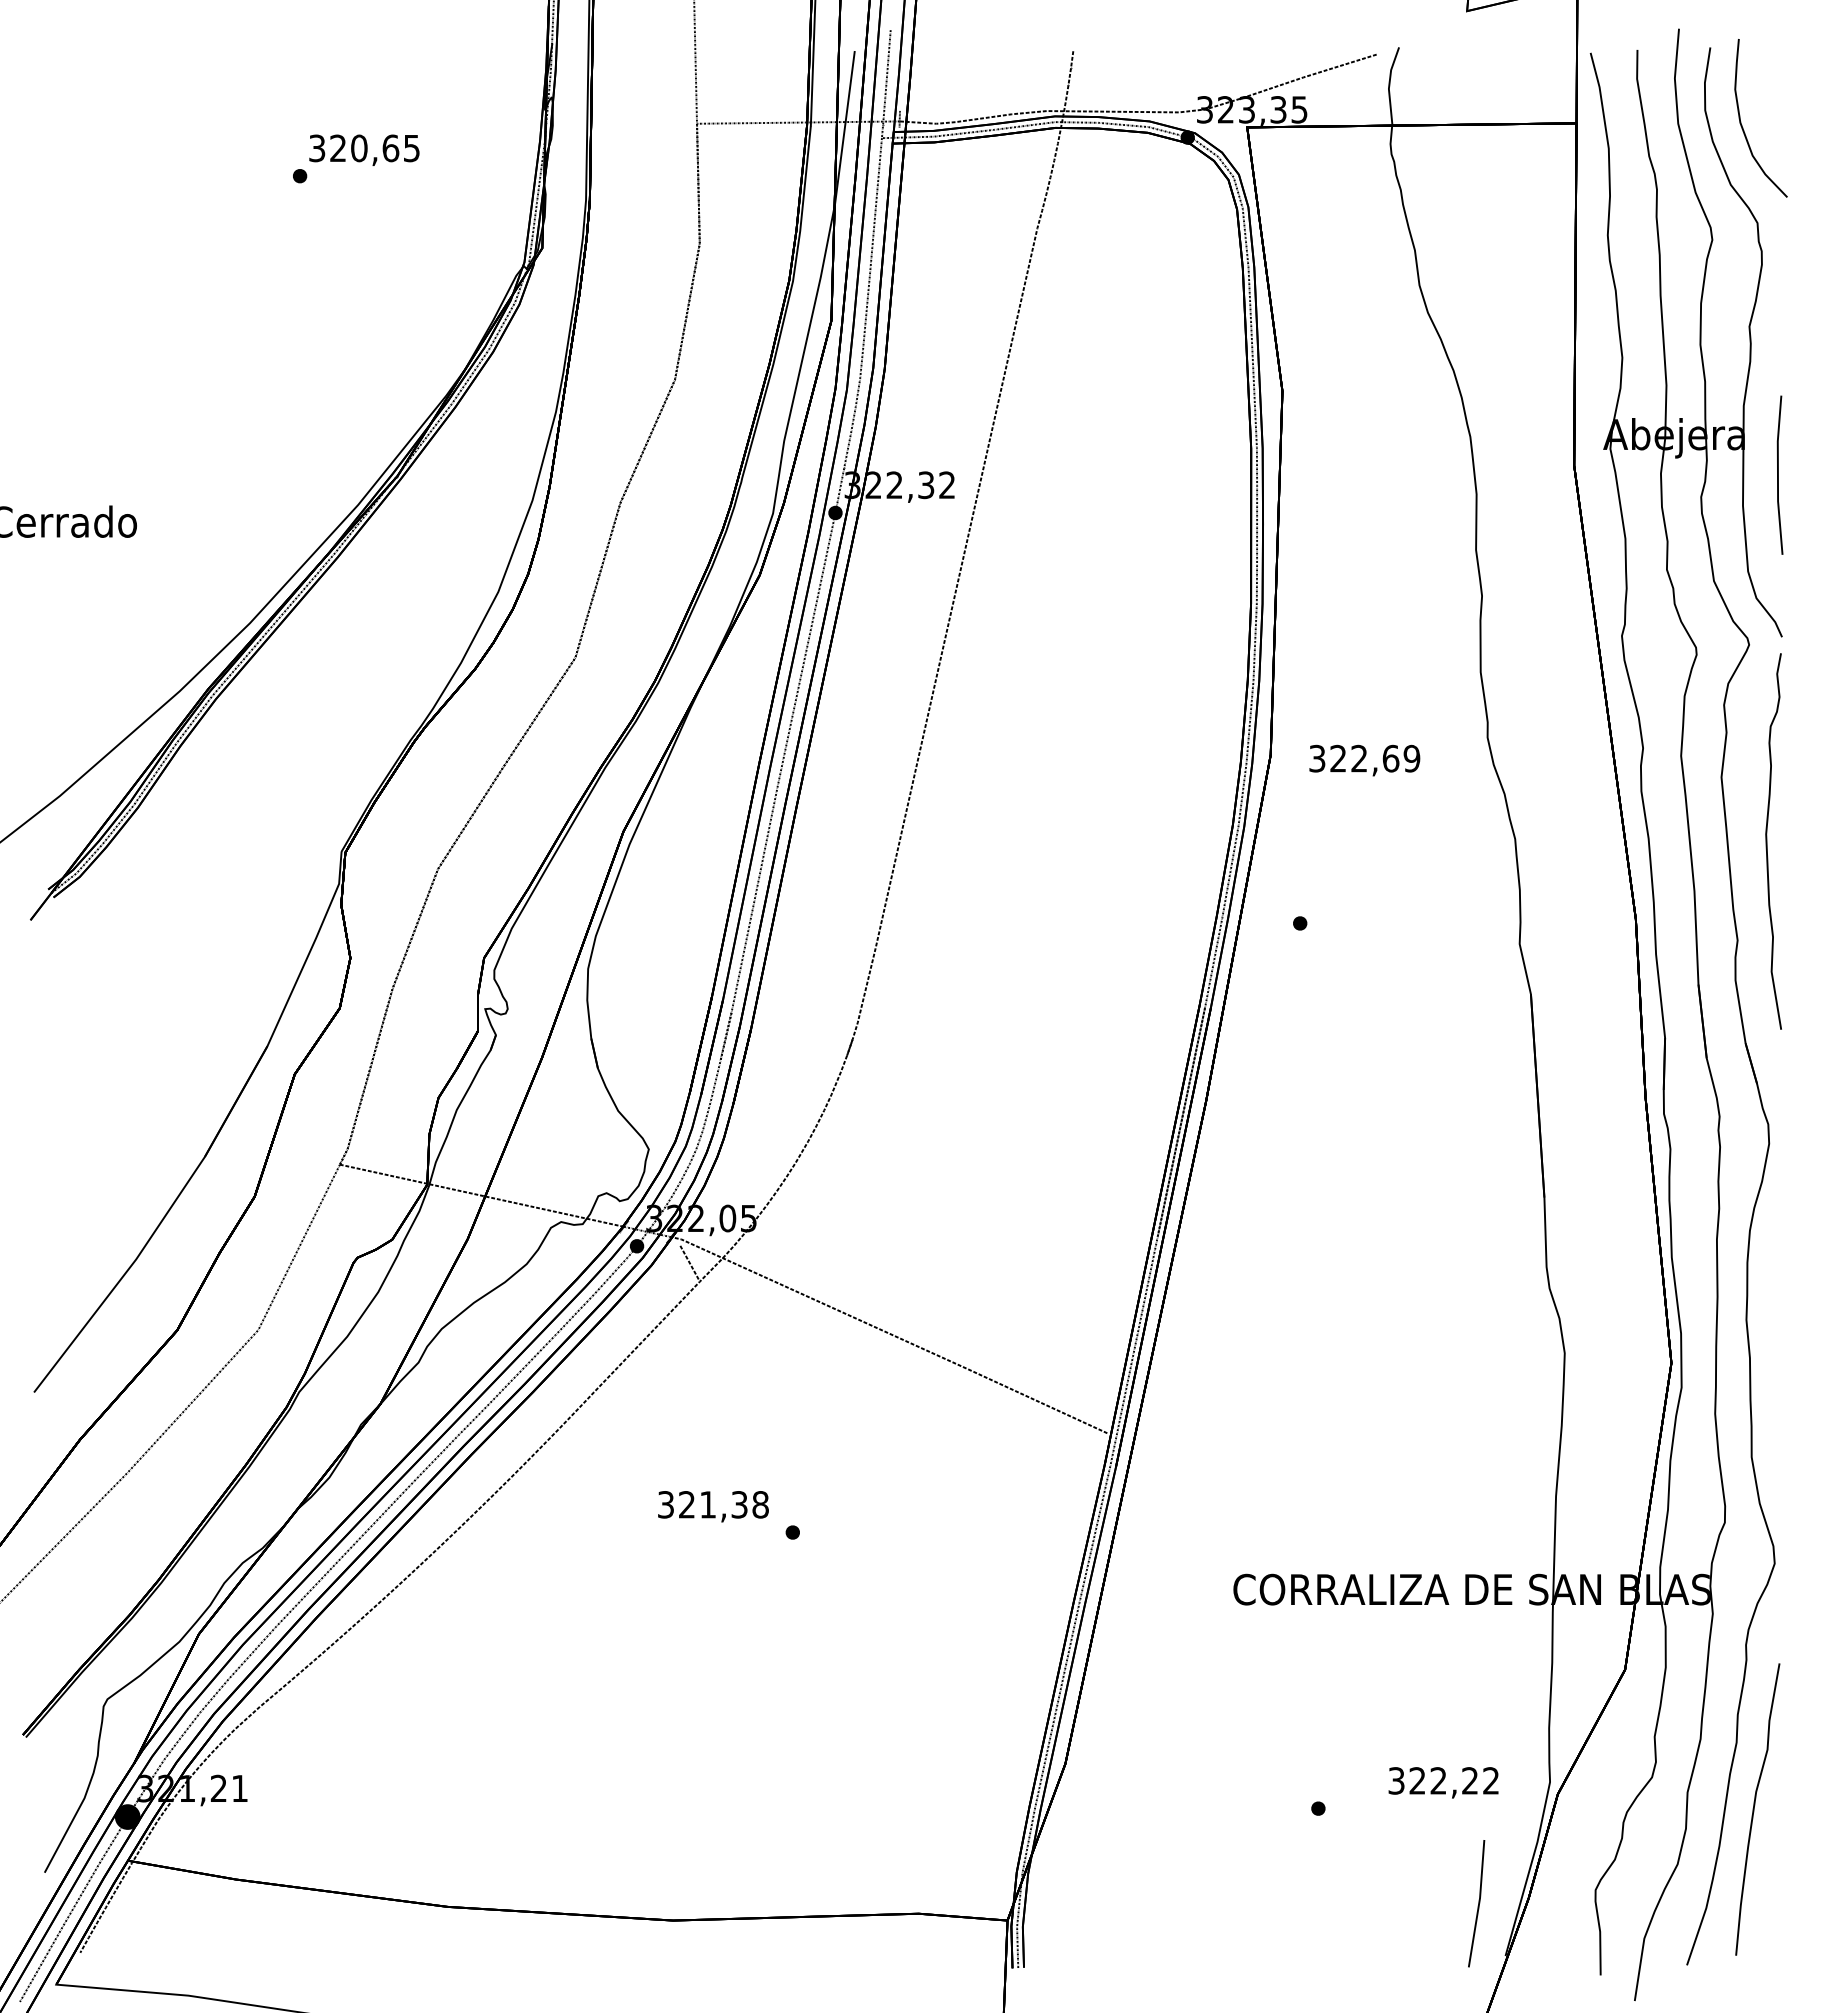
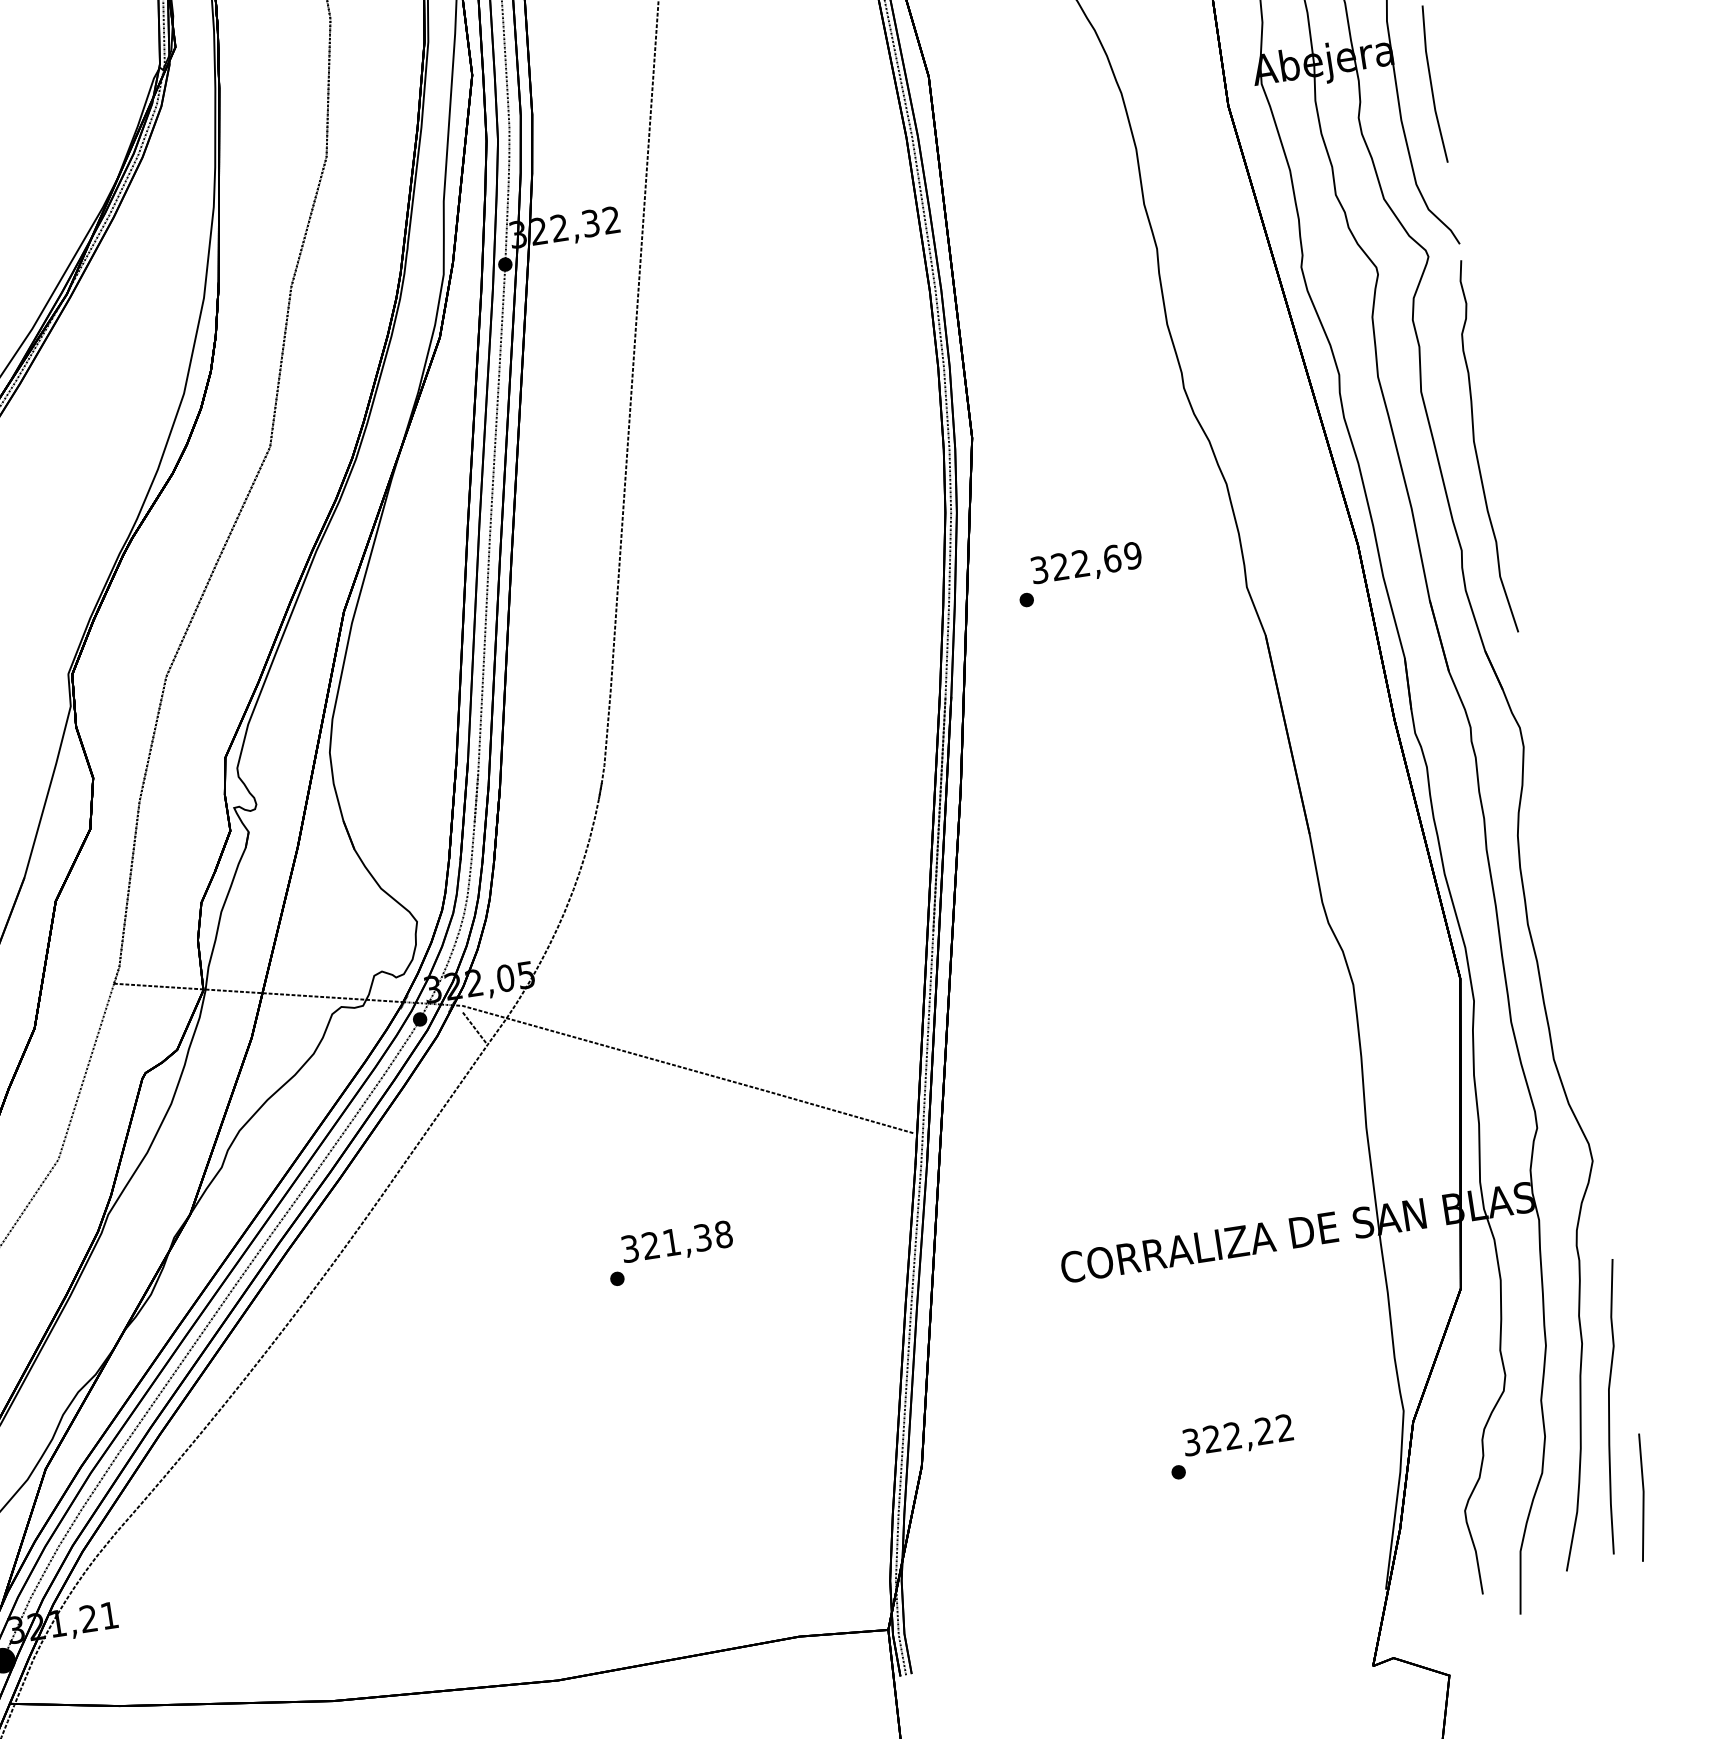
text: (1364, 760) -> (1086, 564), moved
text: (713, 1506) -> (677, 1243), moved
text: (1443, 1782) -> (1238, 1436), moved
part: (1476, 1903) -> (1640, 1497), moved

